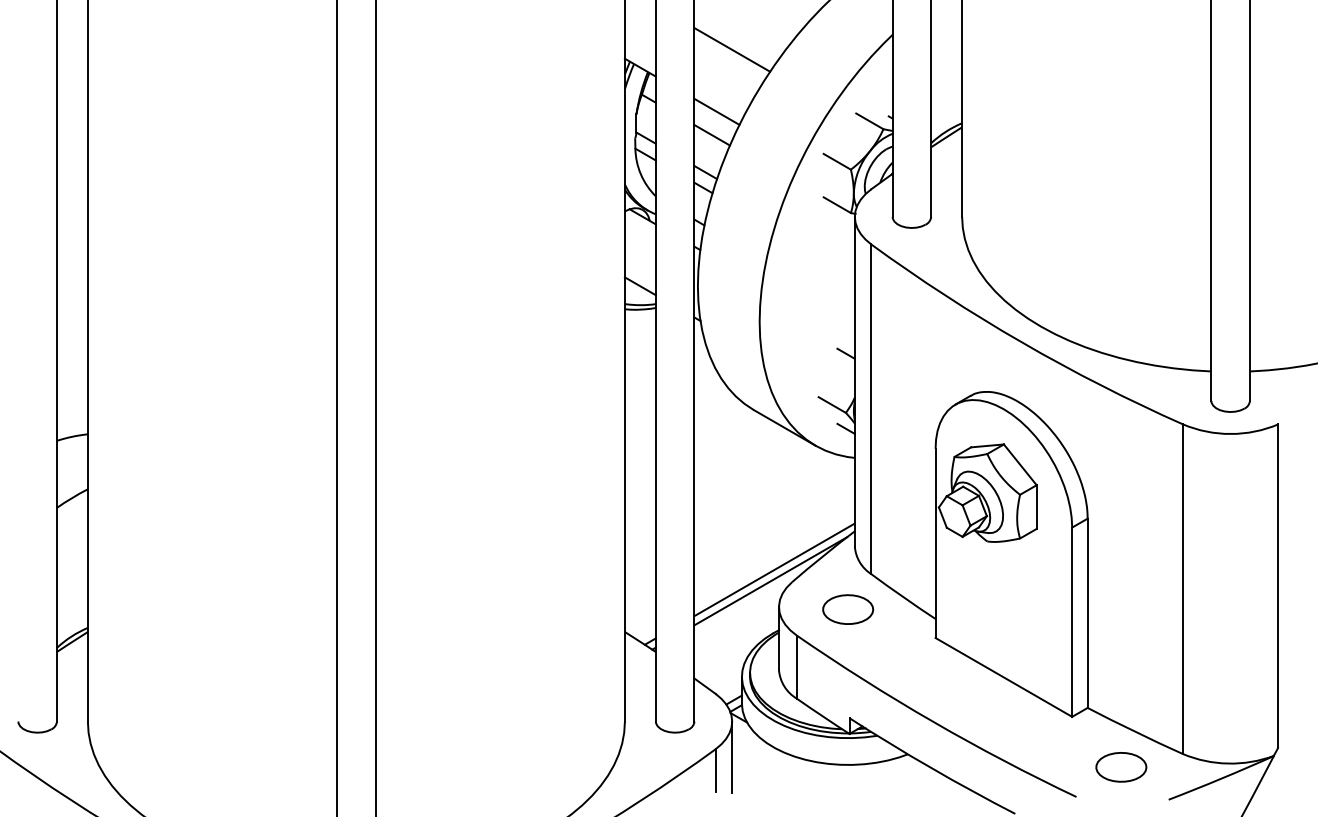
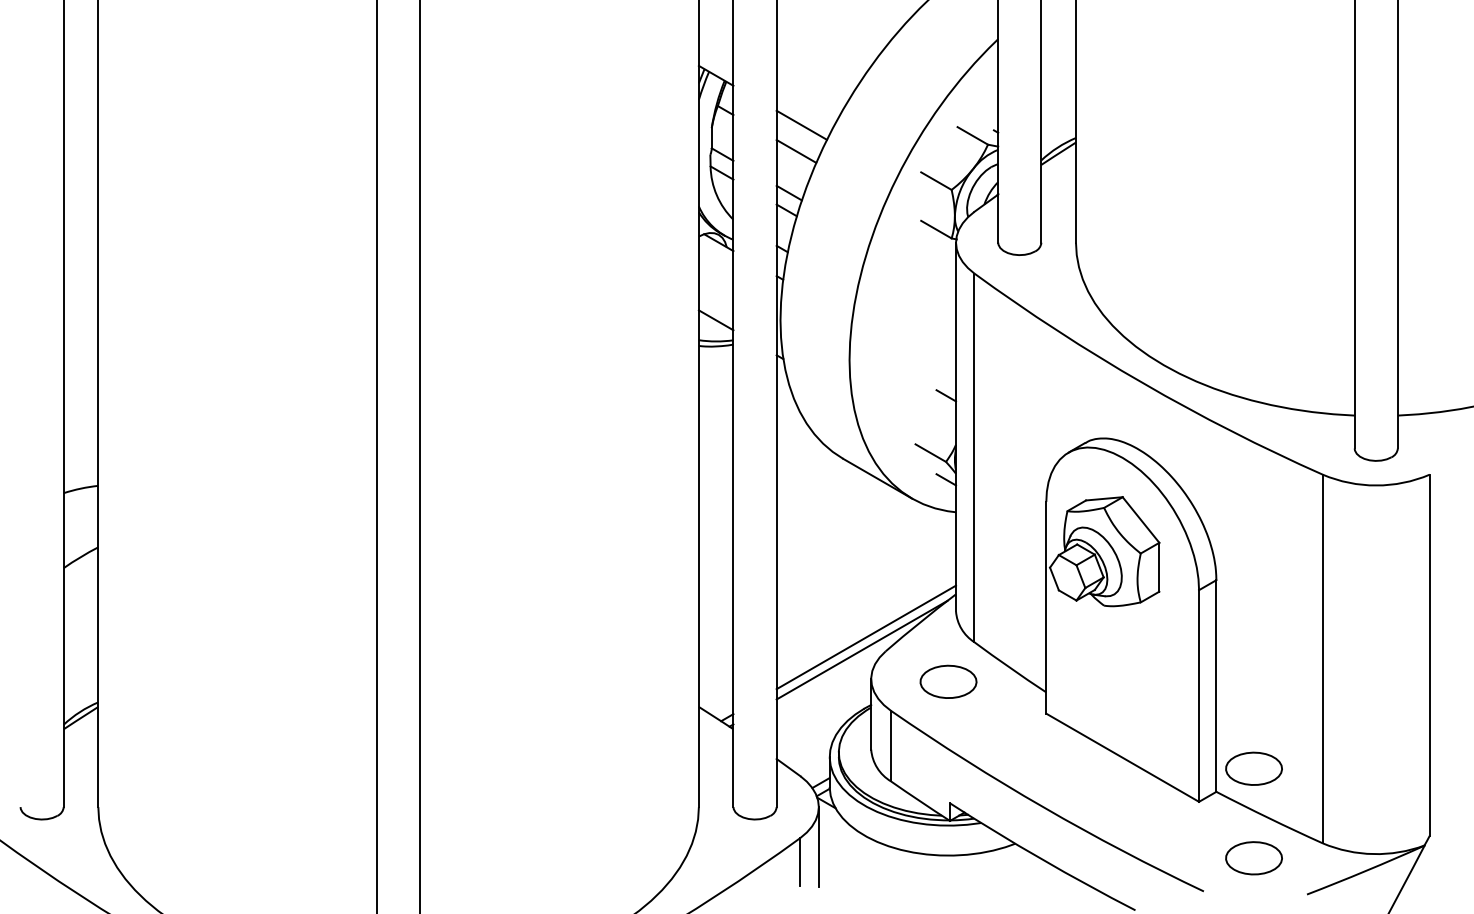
line: (732, 49) -> (819, 55), removed
part: (1121, 687) -> (1254, 769), added

